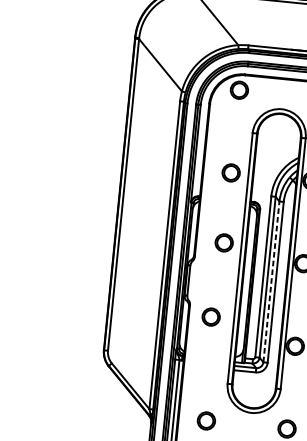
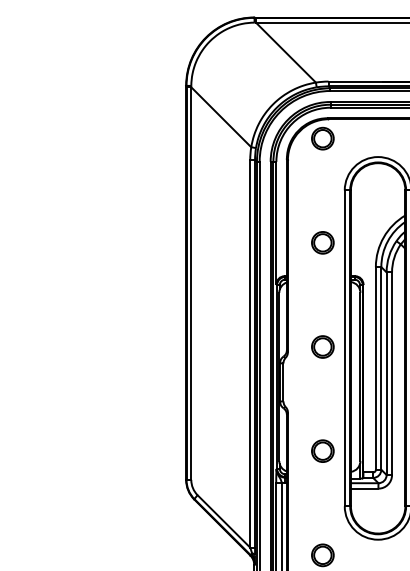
part: (223, 242) -> (322, 346), moved
line: (271, 281) -> (386, 373), dashed -> solid
part: (210, 316) -> (322, 450), moved

